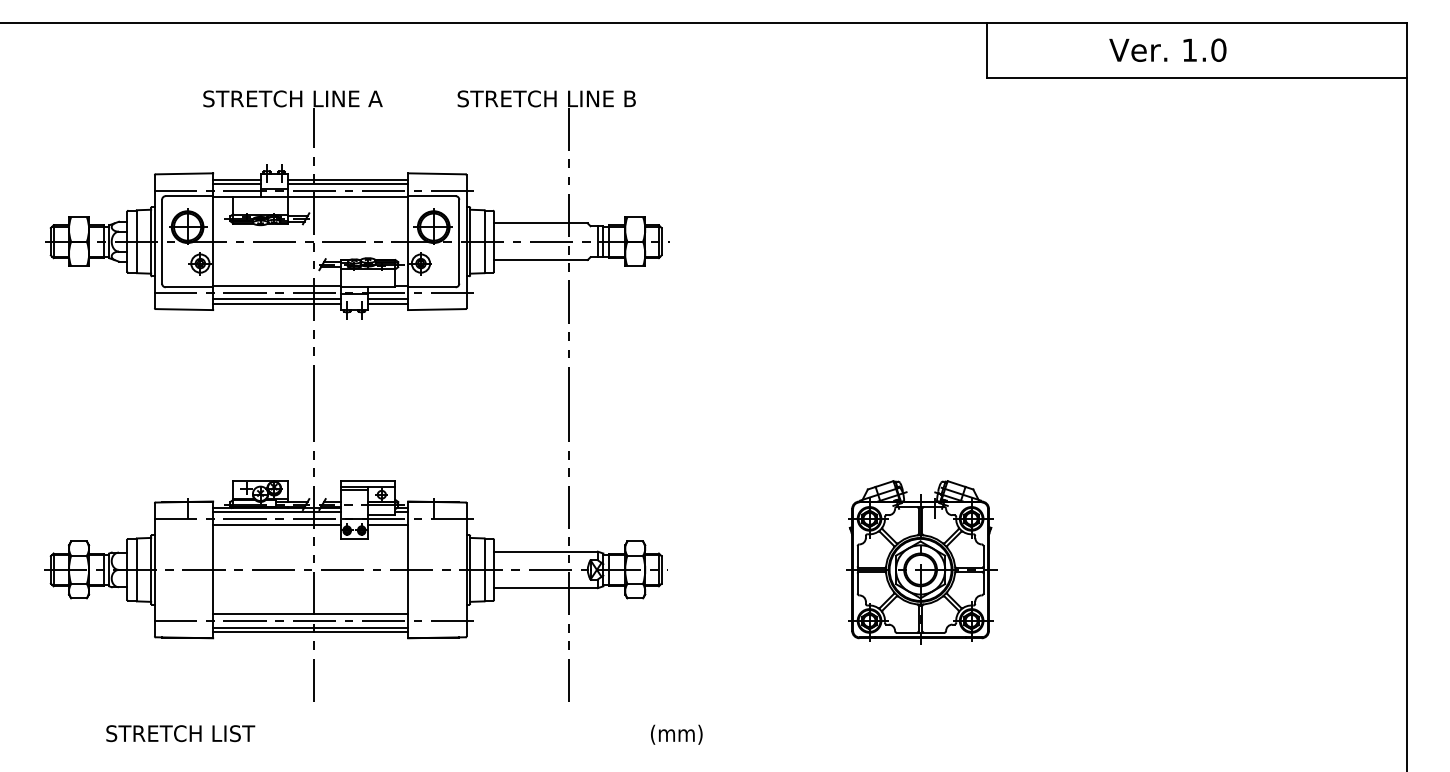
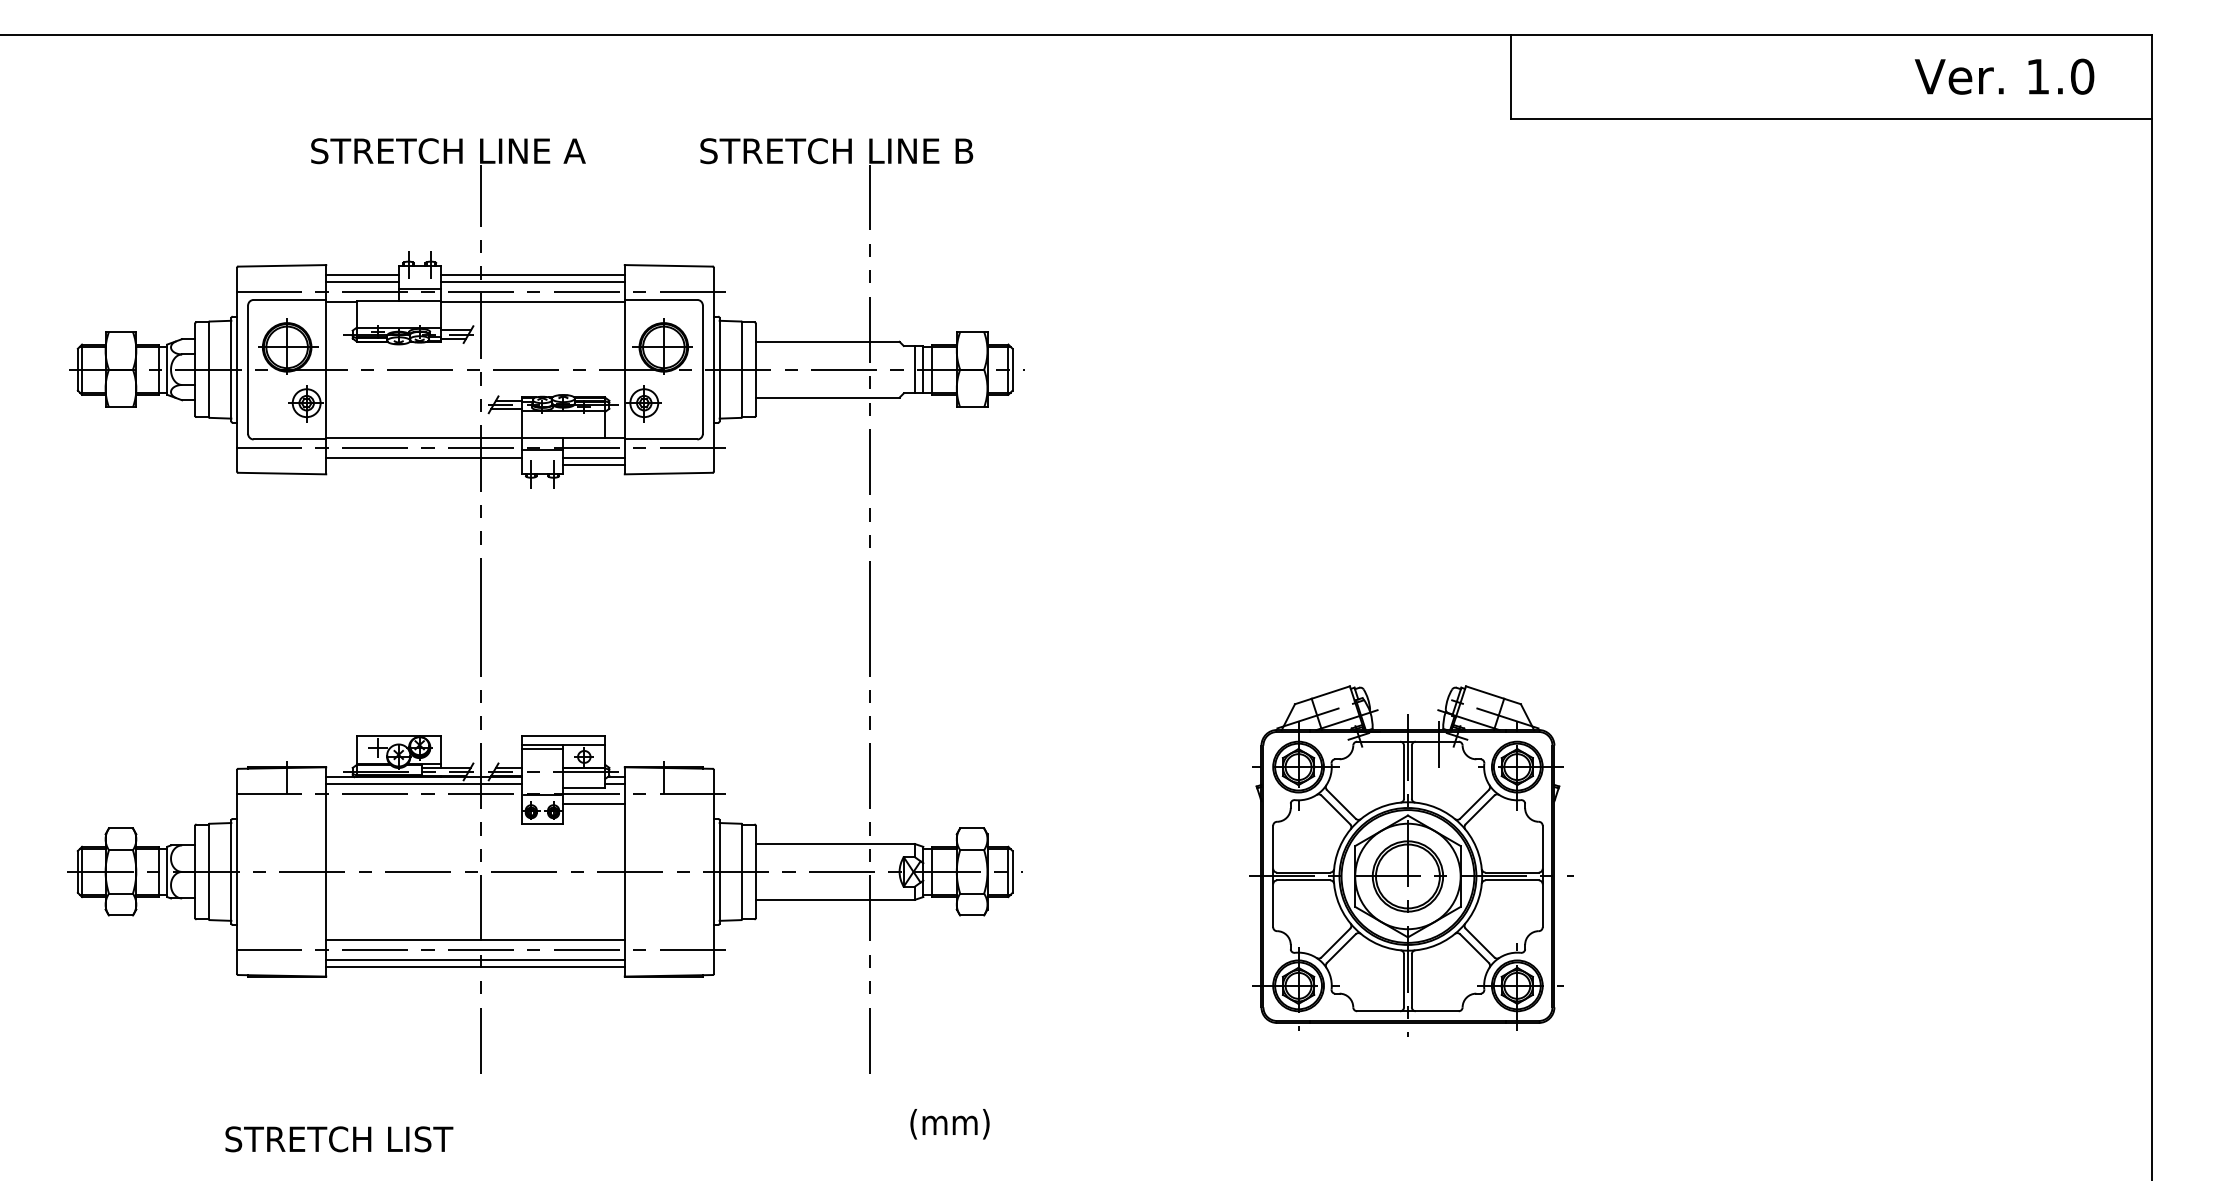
text: (1167, 49) -> (2003, 75), moved
line: (276, 303) -> (423, 464), removed
line: (276, 525) -> (423, 803), removed
part: (921, 562) -> (1410, 860), size x1.4
text: (180, 733) -> (338, 1139), moved
text: (676, 734) -> (949, 1123), moved

